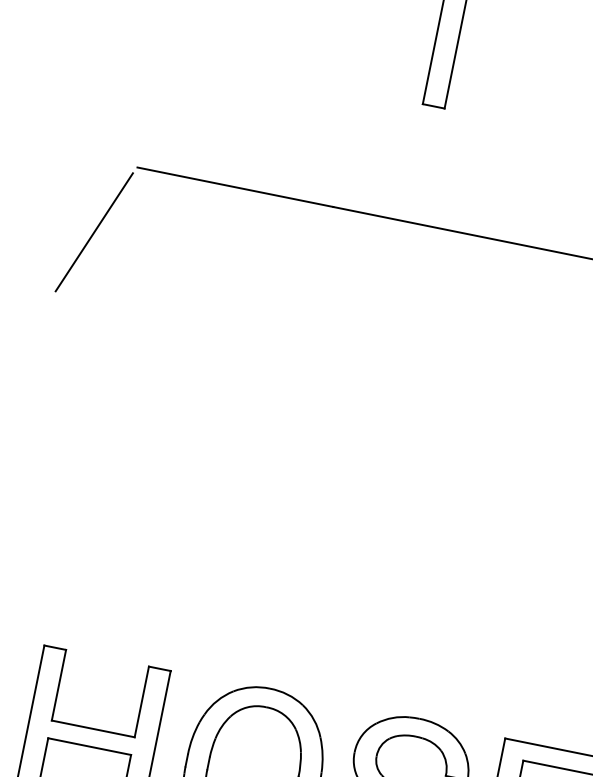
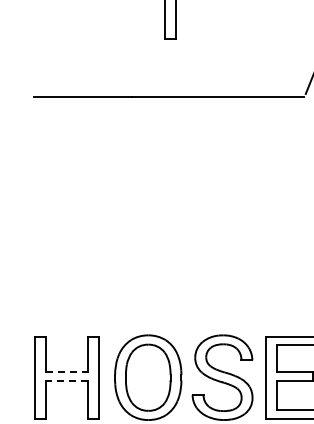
line: (94, 232) -> (19, 132), removed
line: (94, 728) -> (67, 371), solid -> dashed
line: (90, 746) -> (67, 380), solid -> dashed

